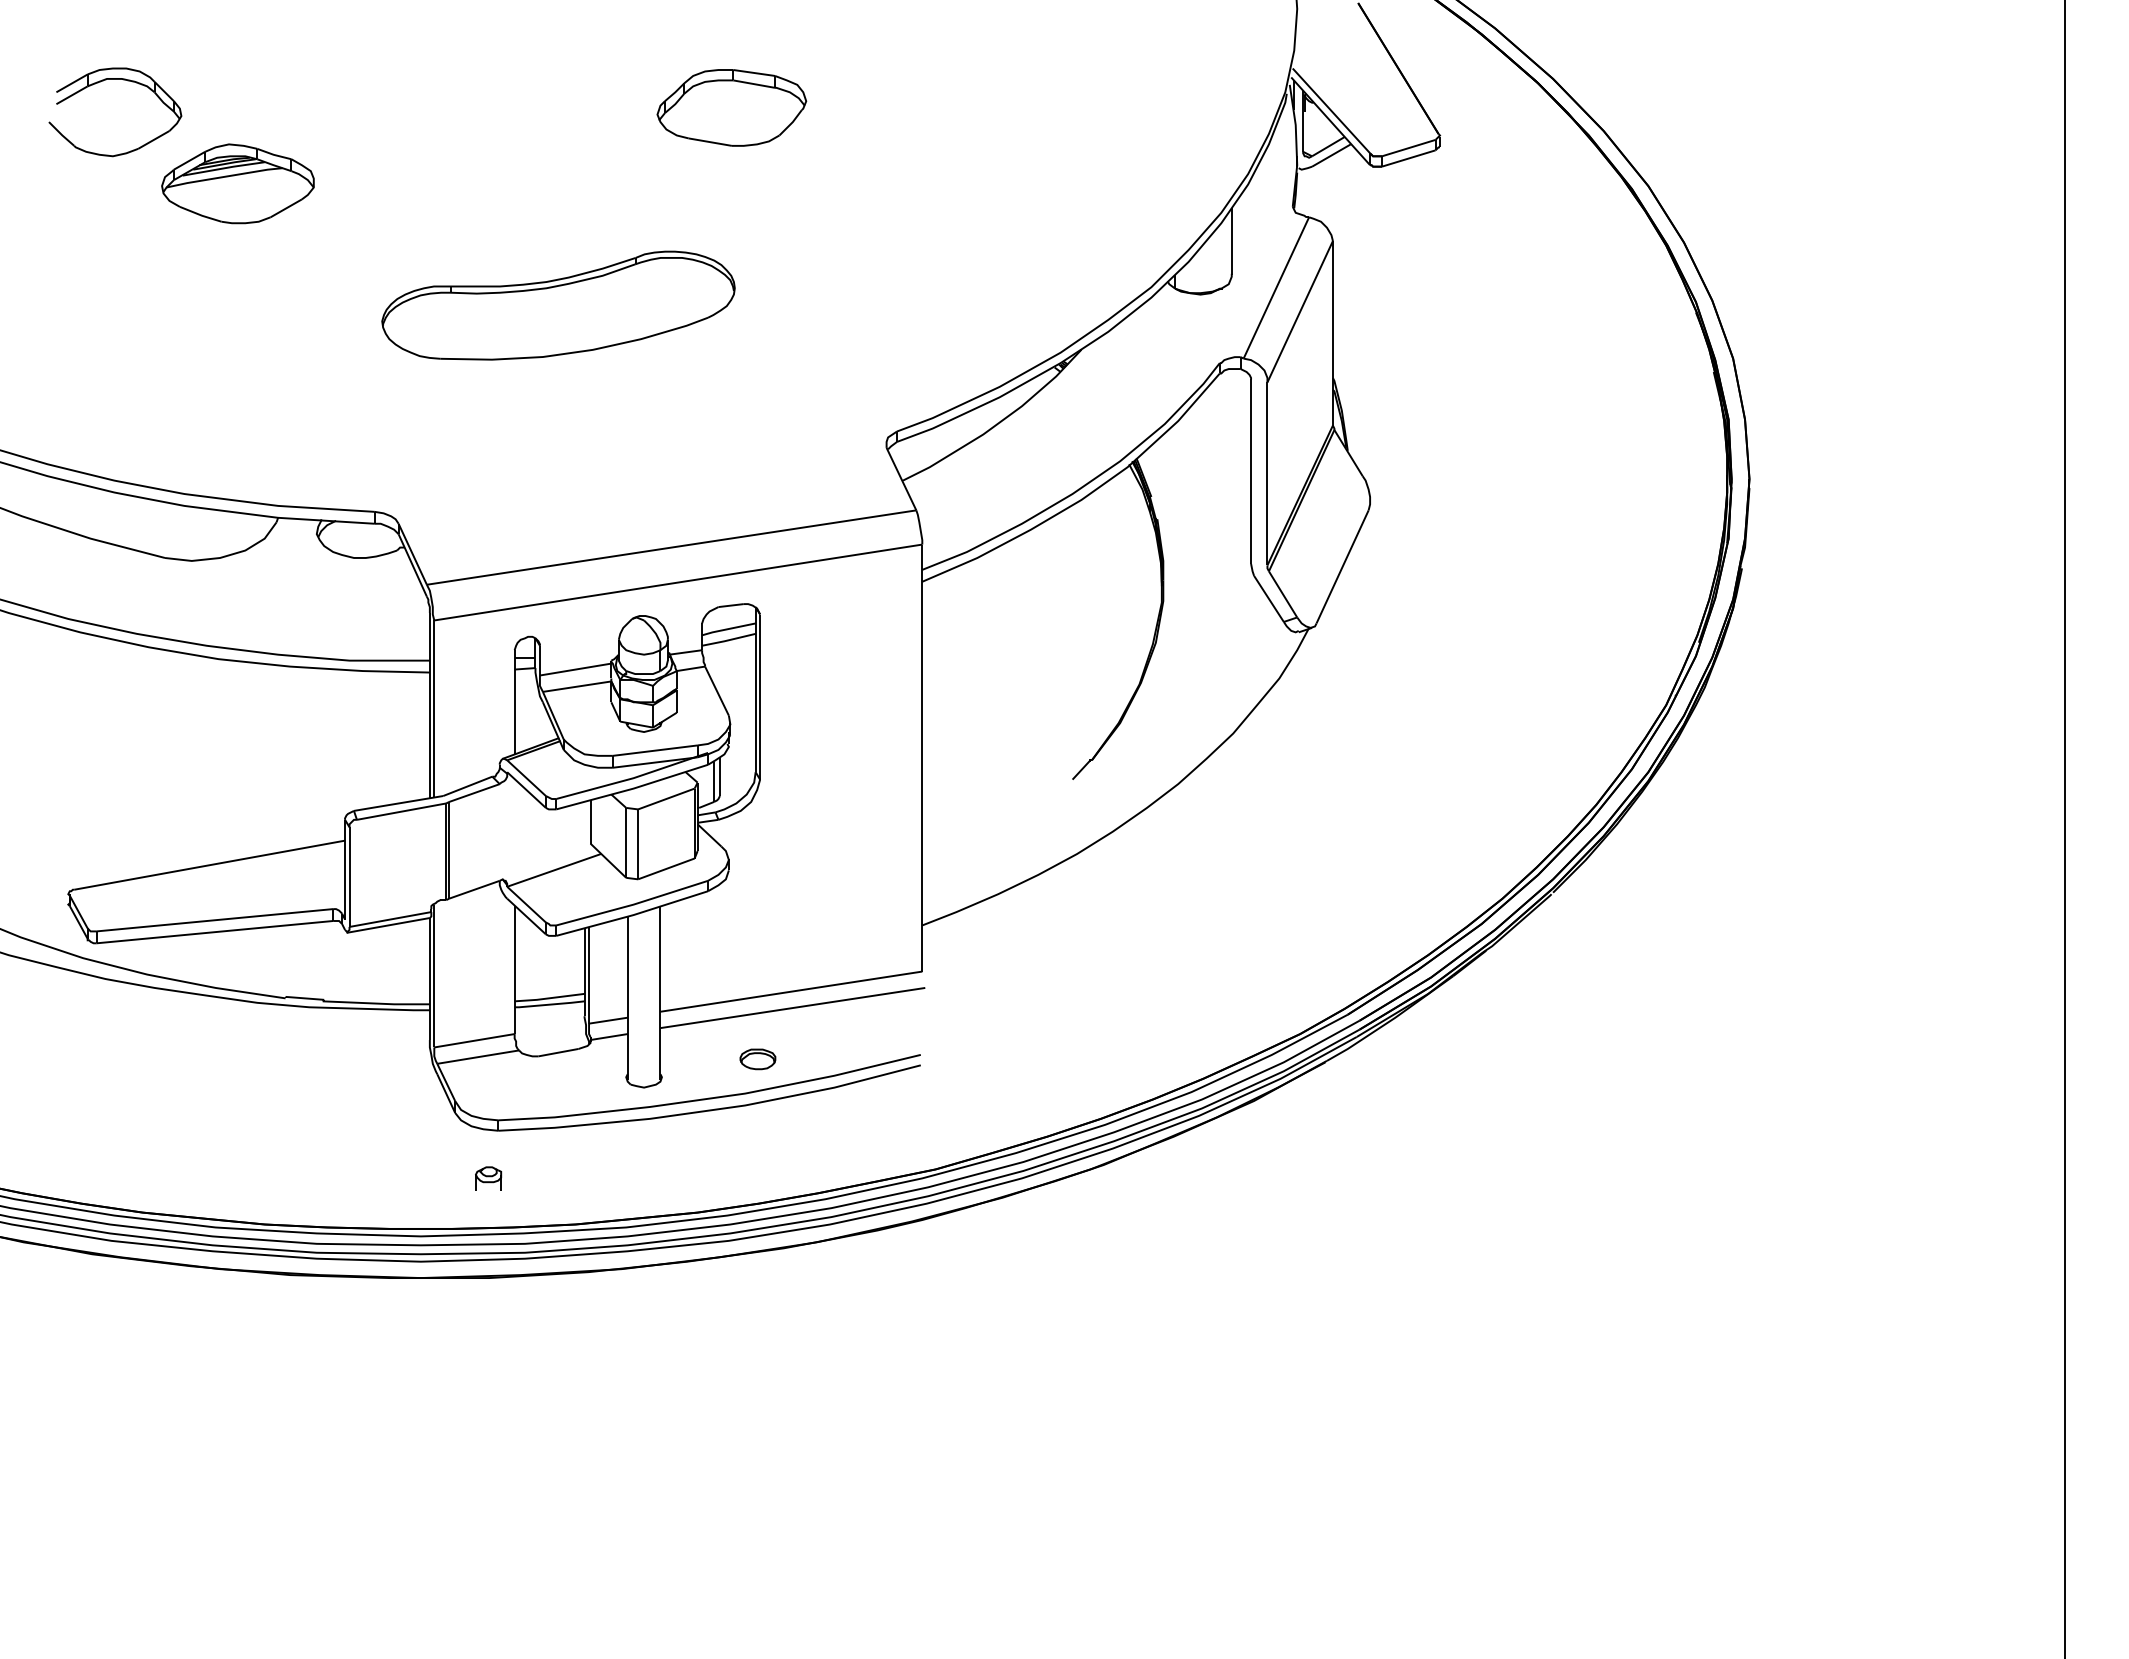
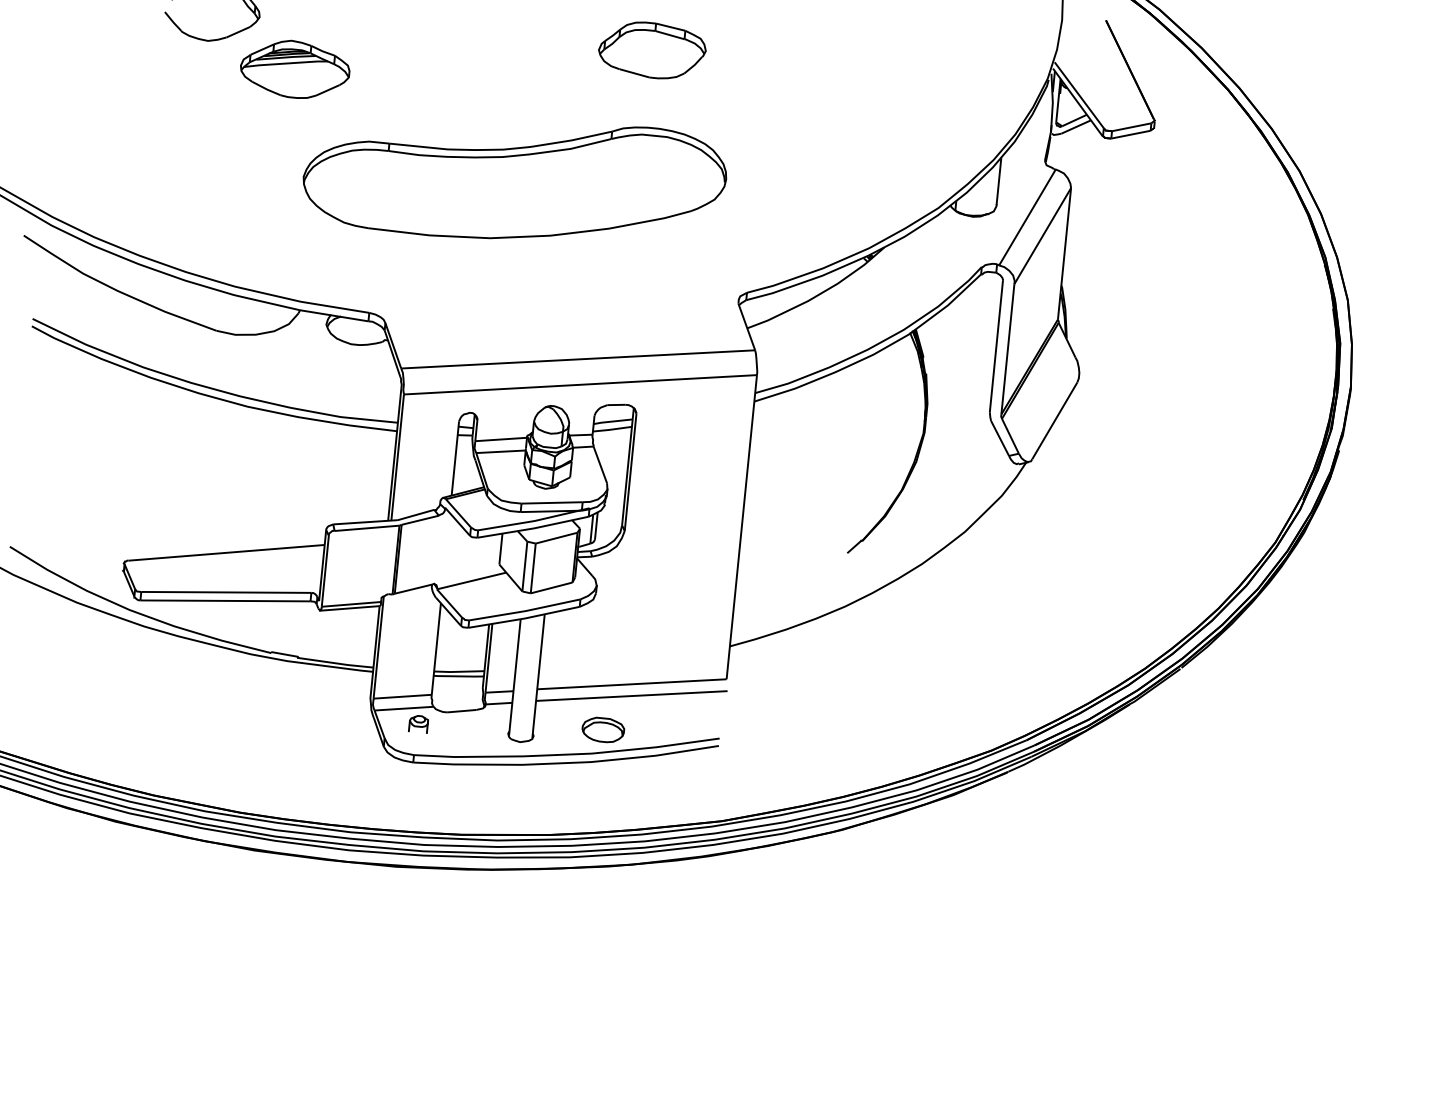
part: (558, 305) -> (514, 178), size x1.67
part: (757, 1059) -> (602, 730), size x1.67
part: (488, 1178) -> (418, 724), moved

